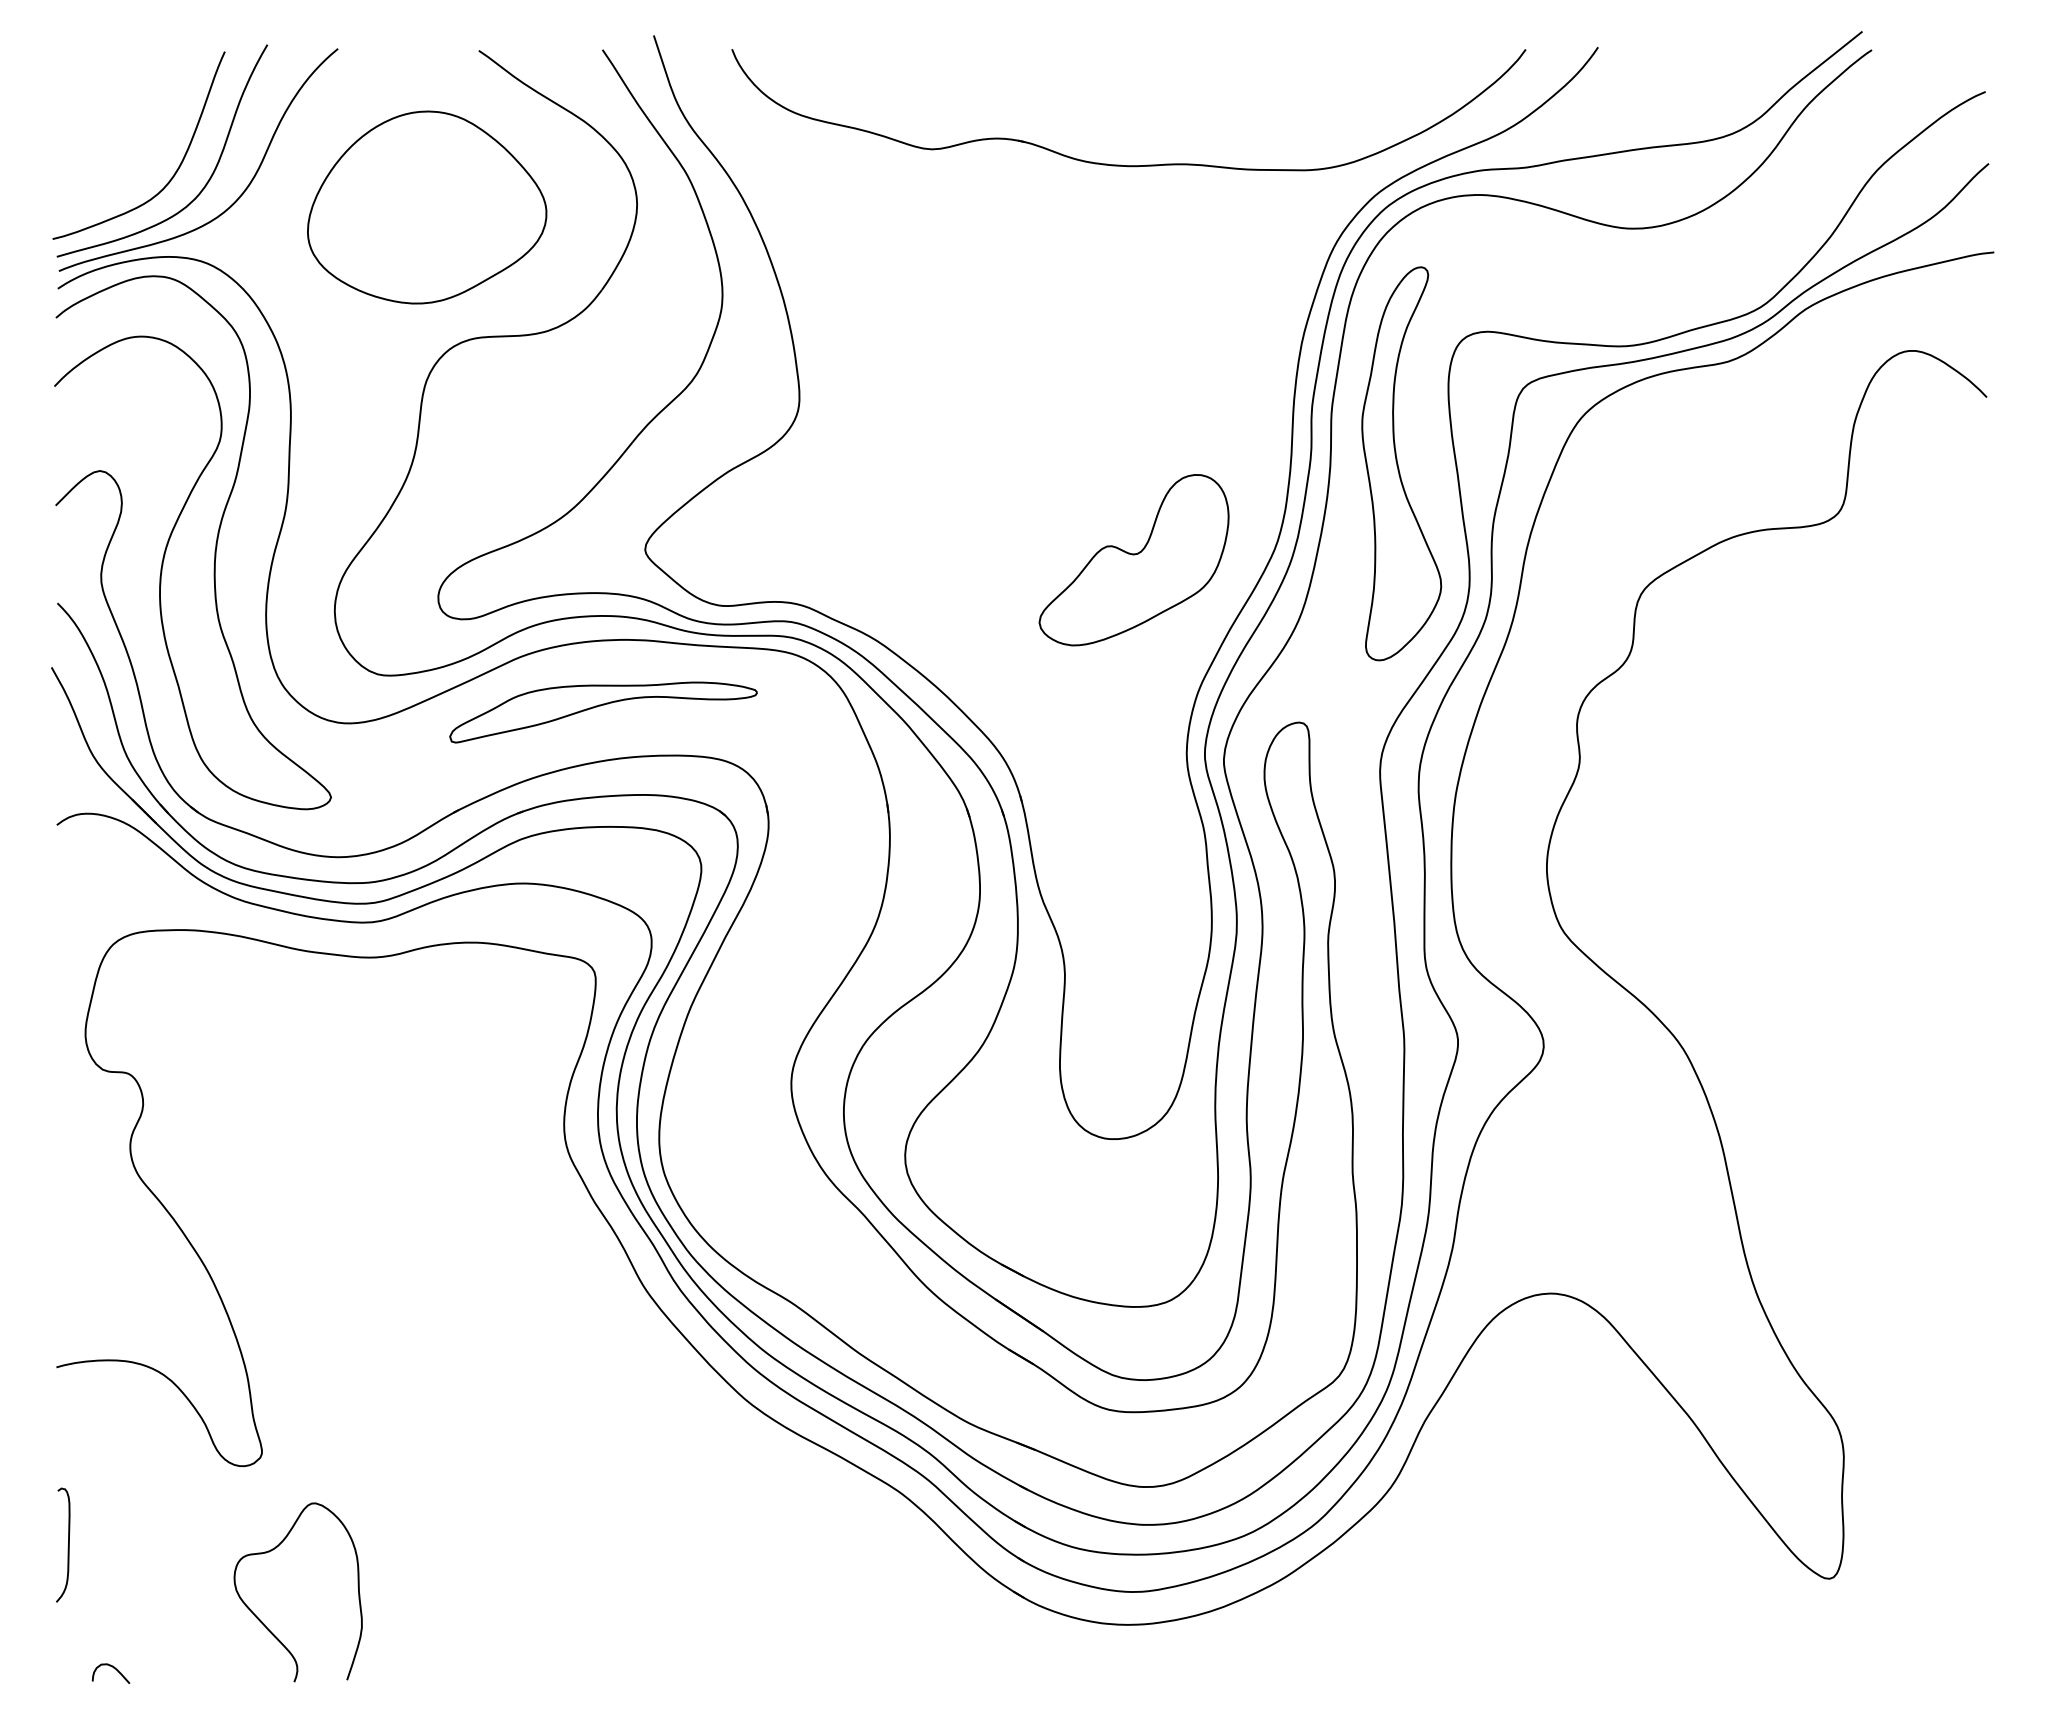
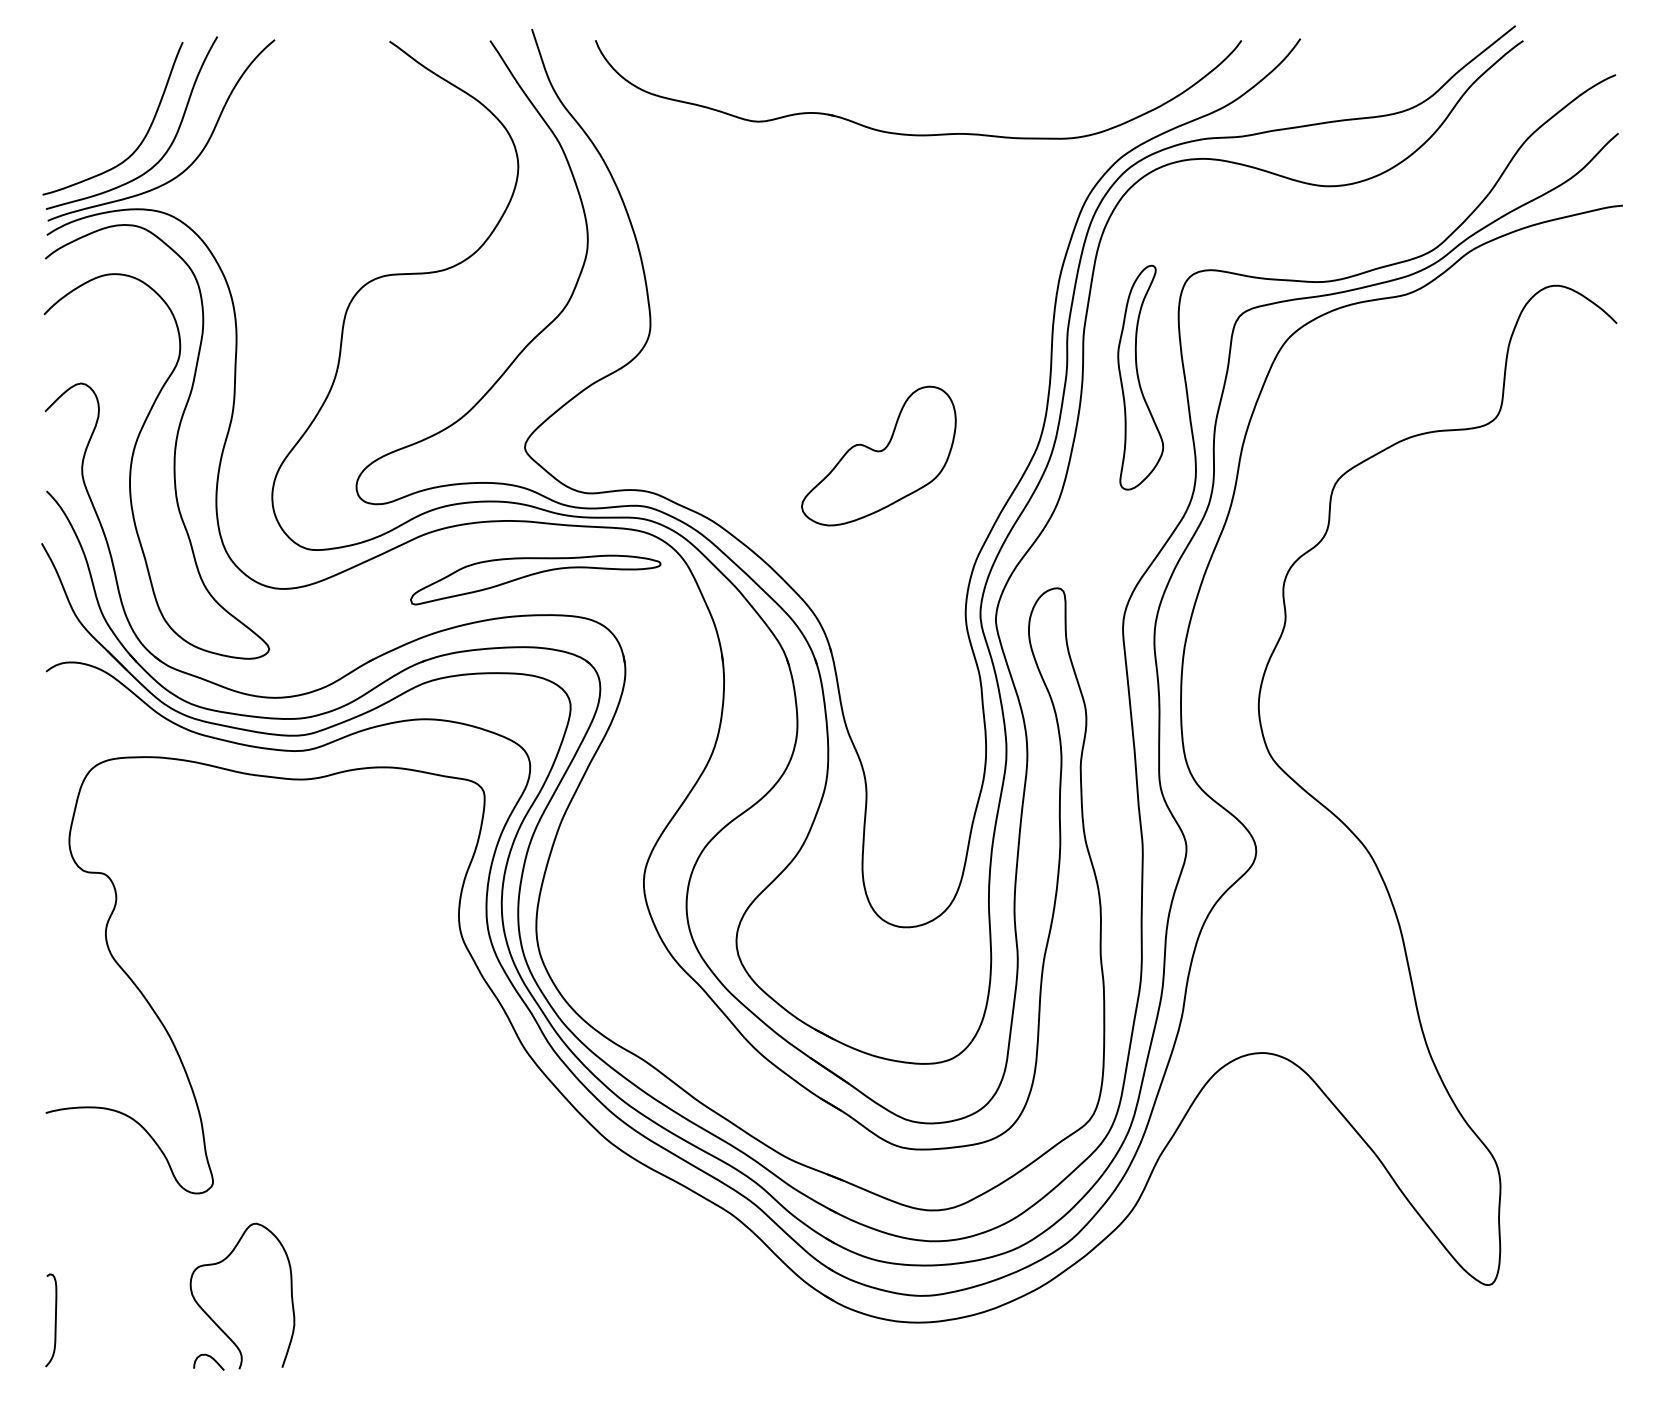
part: (427, 207) -> (347, 169), removed
part: (1401, 463) -> (1140, 377), size x0.7
part: (1133, 560) -> (878, 456), moved
part: (600, 706) -> (533, 575), moved
curve: (67, 1546) -> (54, 1321), moved
curve: (114, 1669) -> (211, 1358), moved

